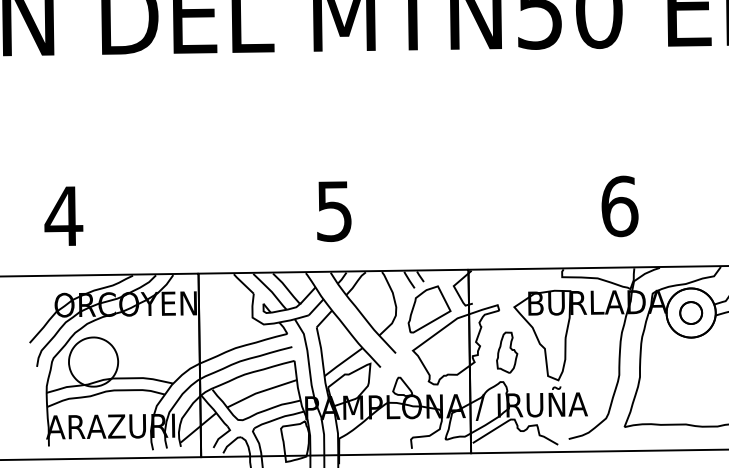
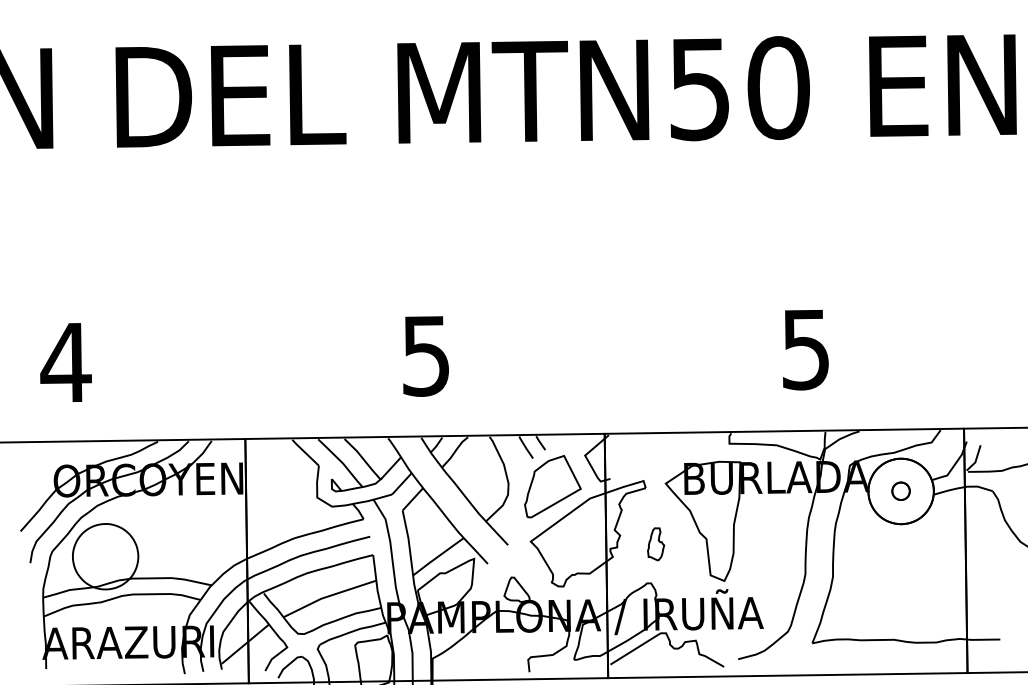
text: (620, 206) -> (806, 349), 6 -> 5
part: (690, 312) -> (900, 490), size x0.6
part: (506, 352) -> (655, 544), size x0.6

